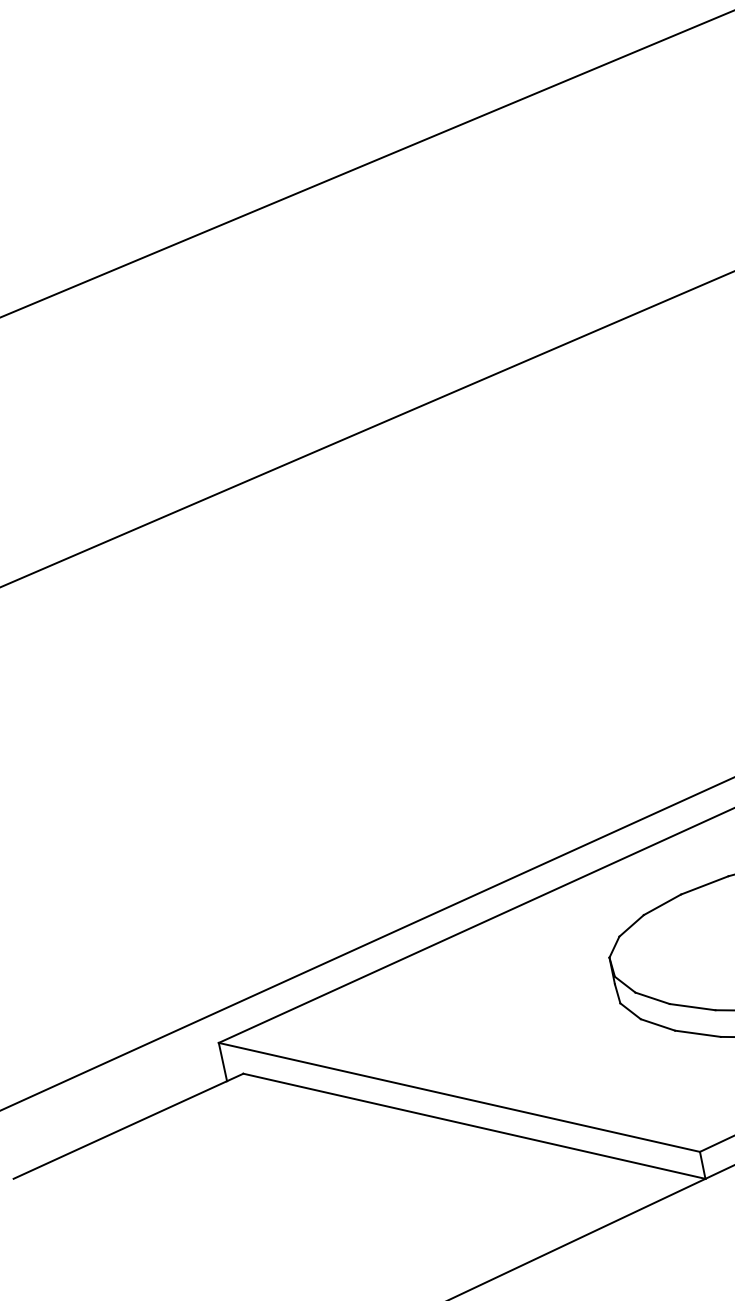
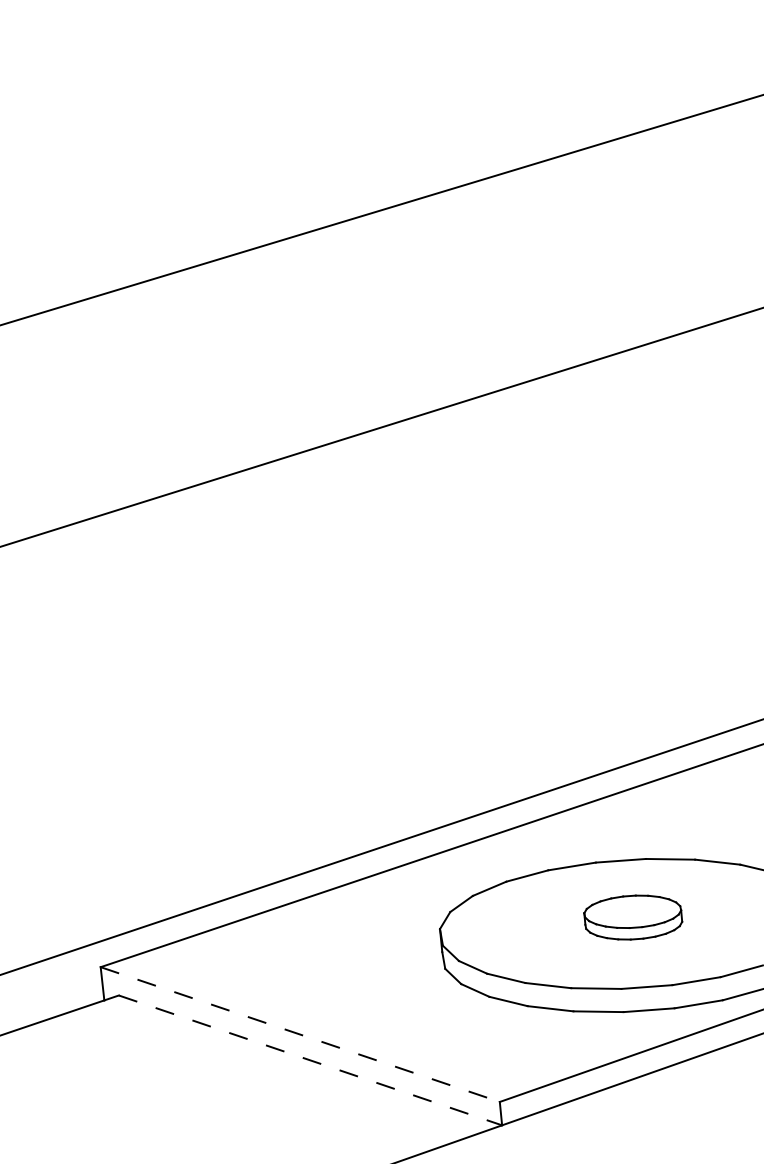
line: (459, 1097) -> (300, 1034), solid -> dashed
line: (474, 1126) -> (310, 1060), solid -> dashed

